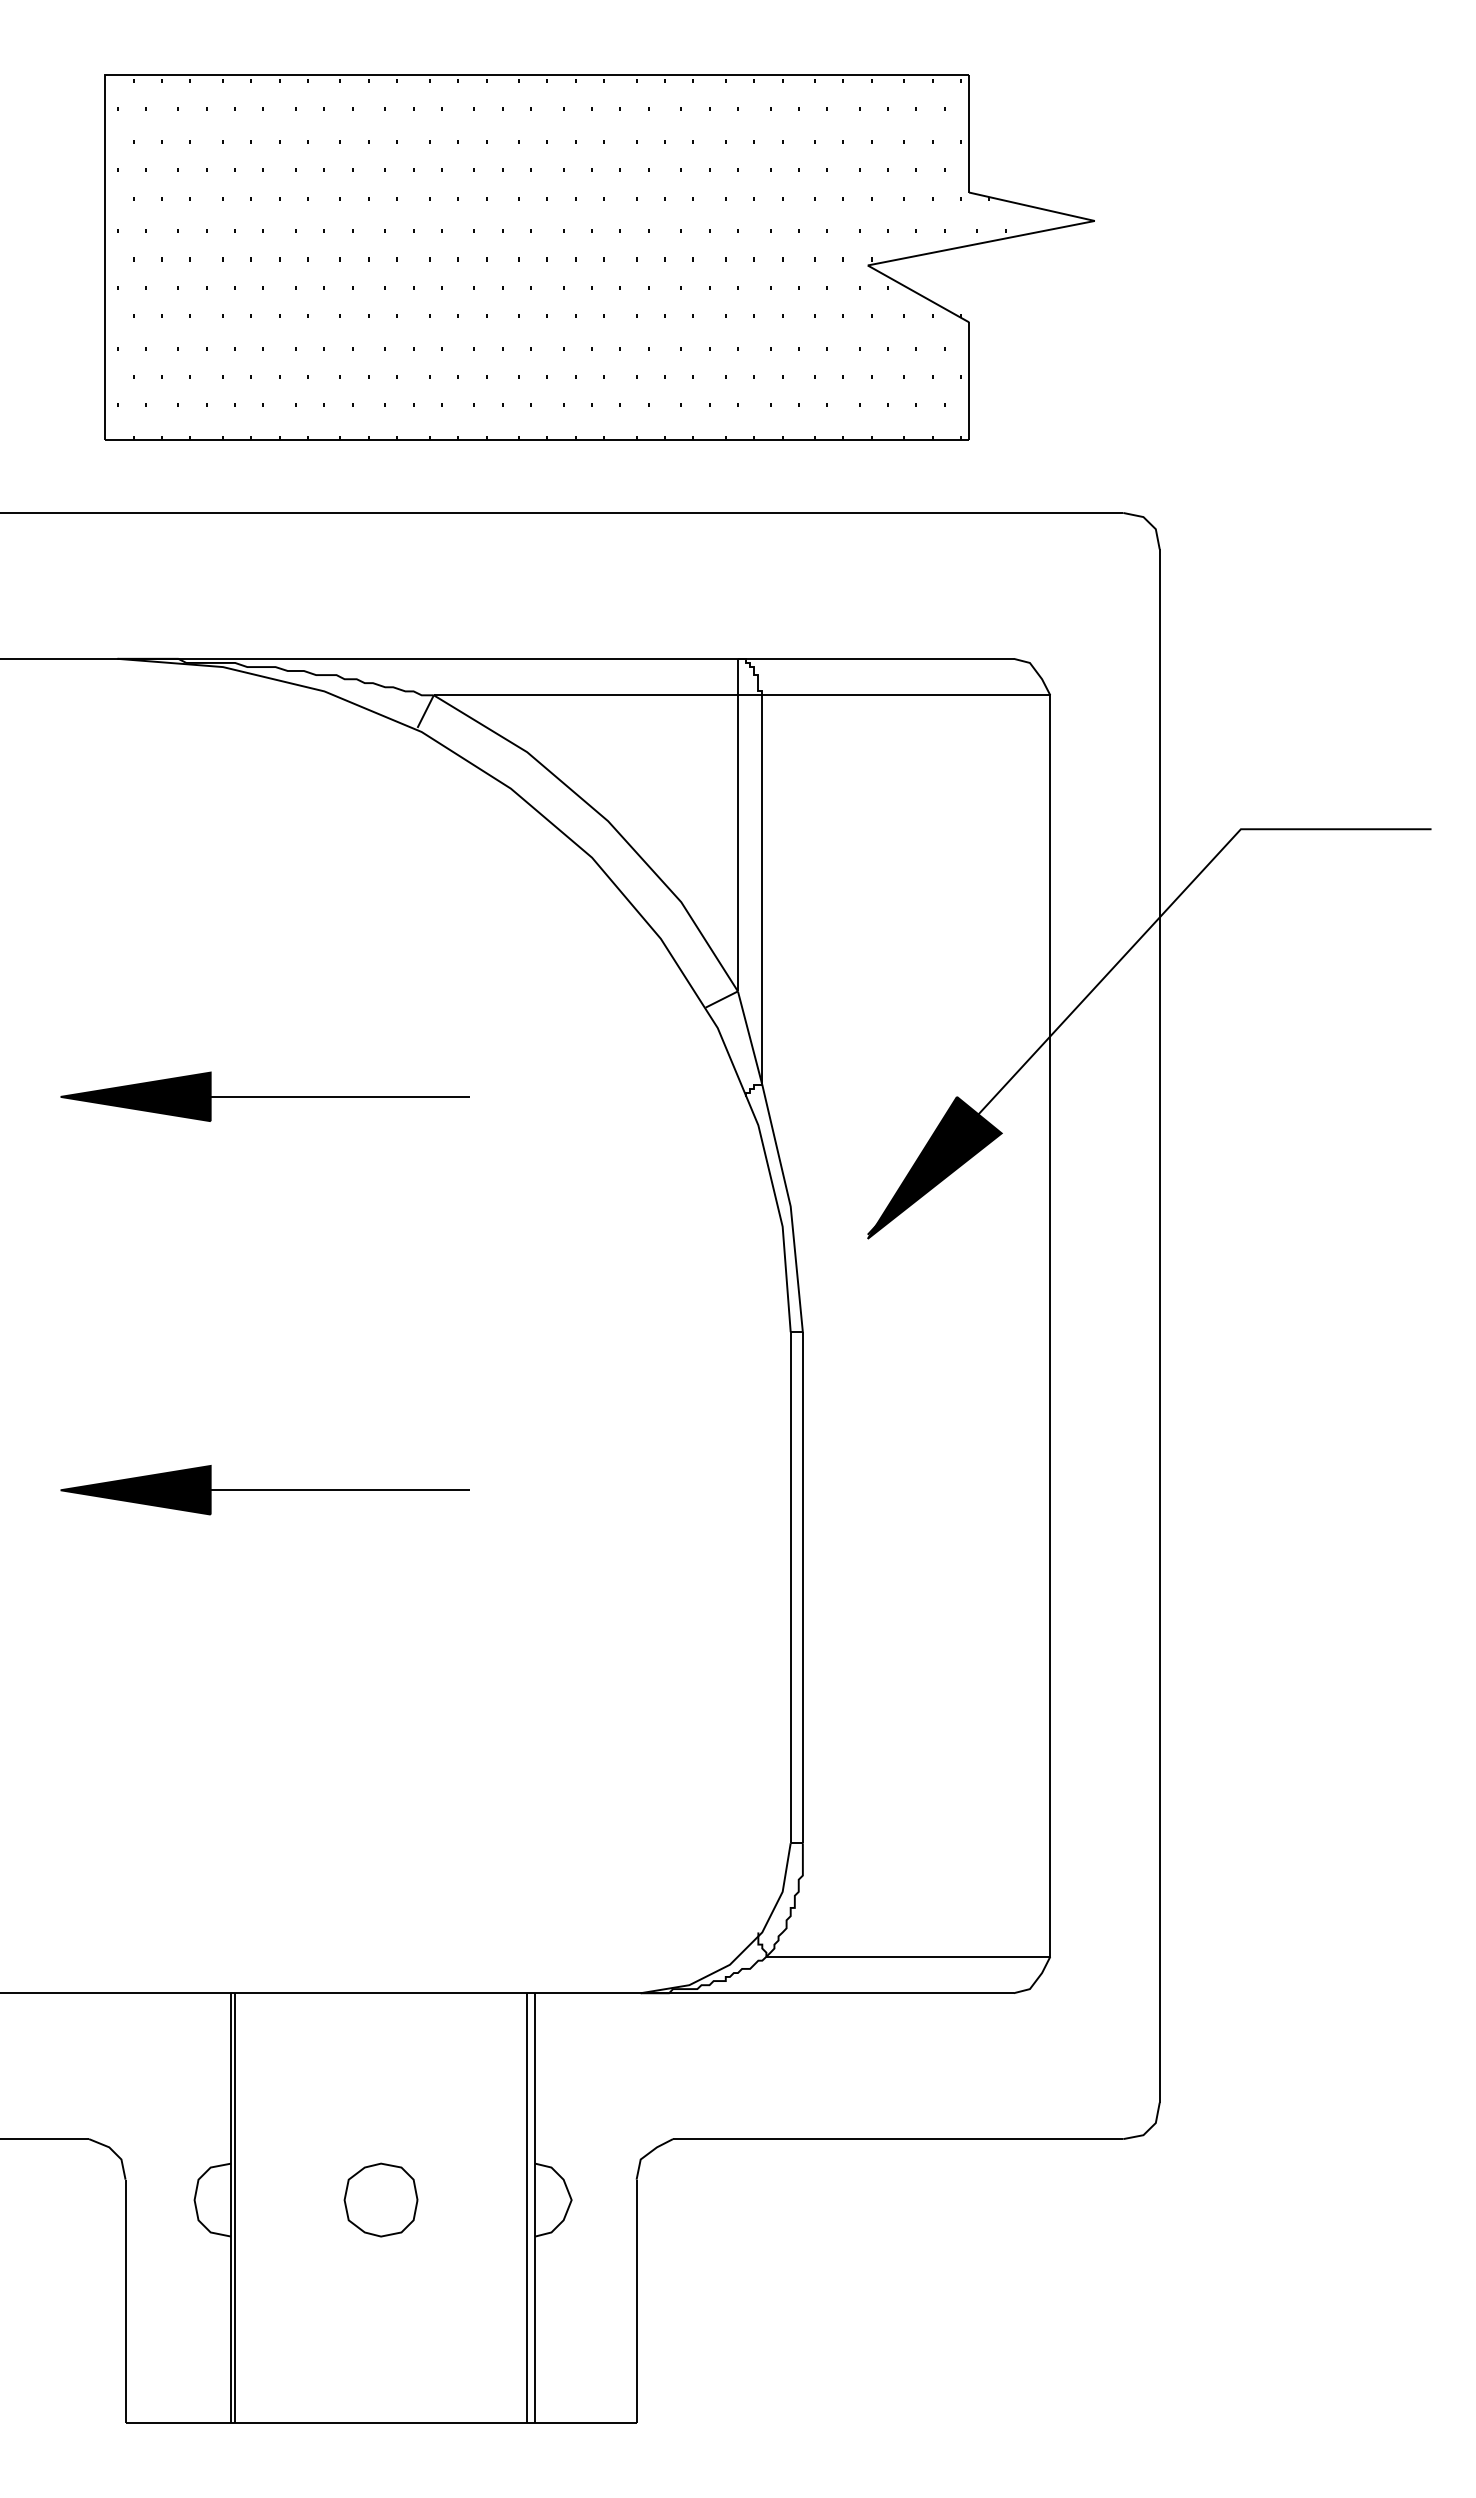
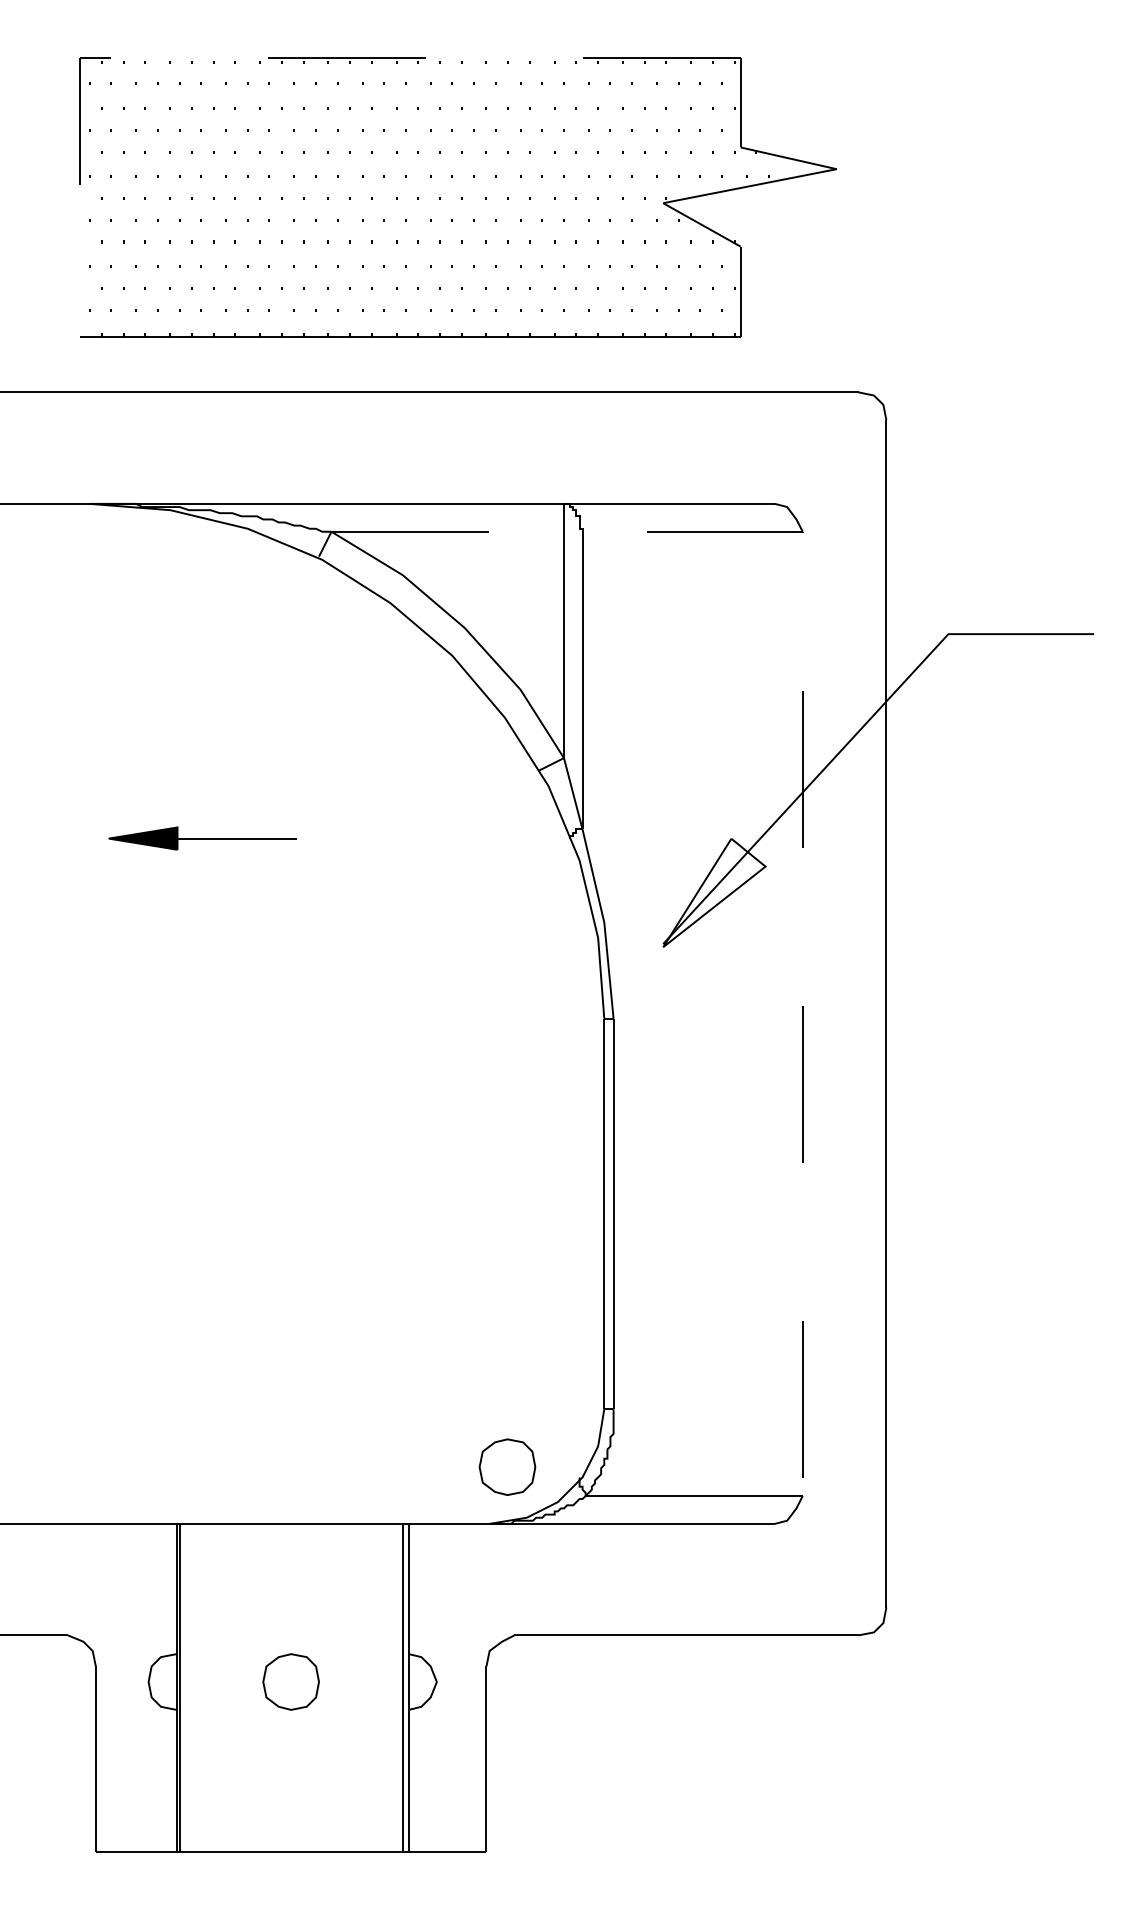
line: (353, 74) -> (270, 57), solid -> dashed
line: (1050, 1017) -> (802, 778), solid -> dashed
part: (264, 1096) -> (202, 838), size x0.6
fill: (934, 1167) -> (714, 892), removed
part: (264, 1490) -> (202, 1139), removed
part: (663, 1918) -> (507, 1466), added

